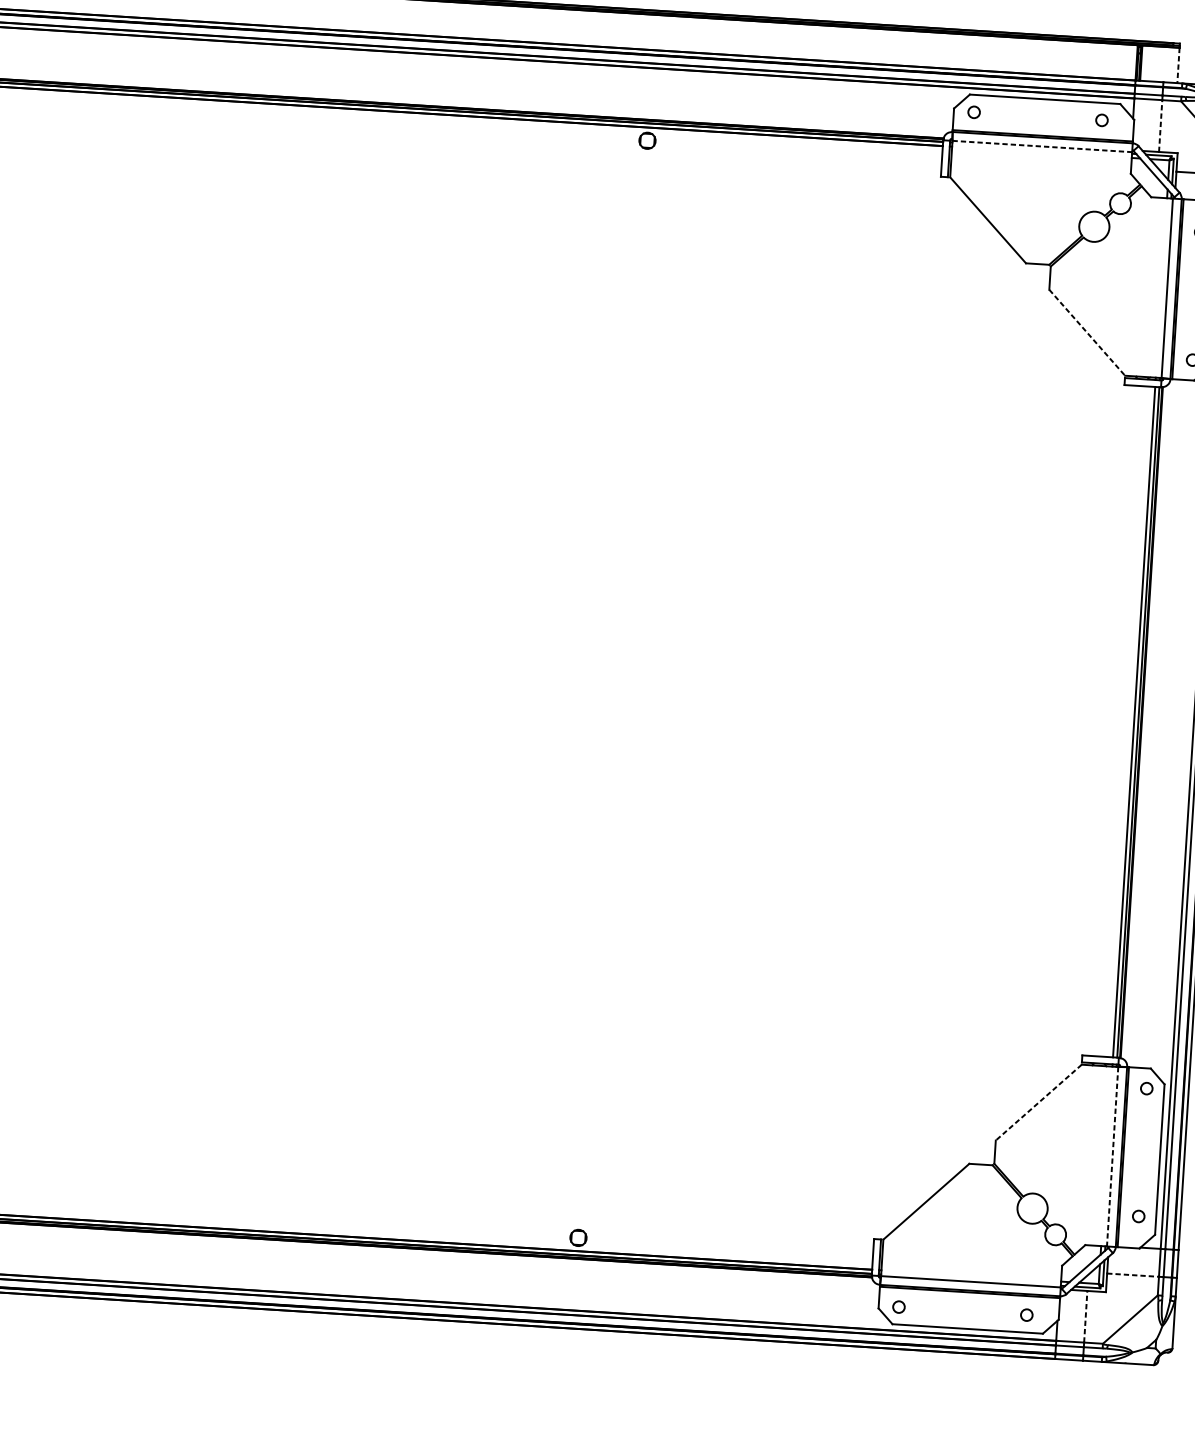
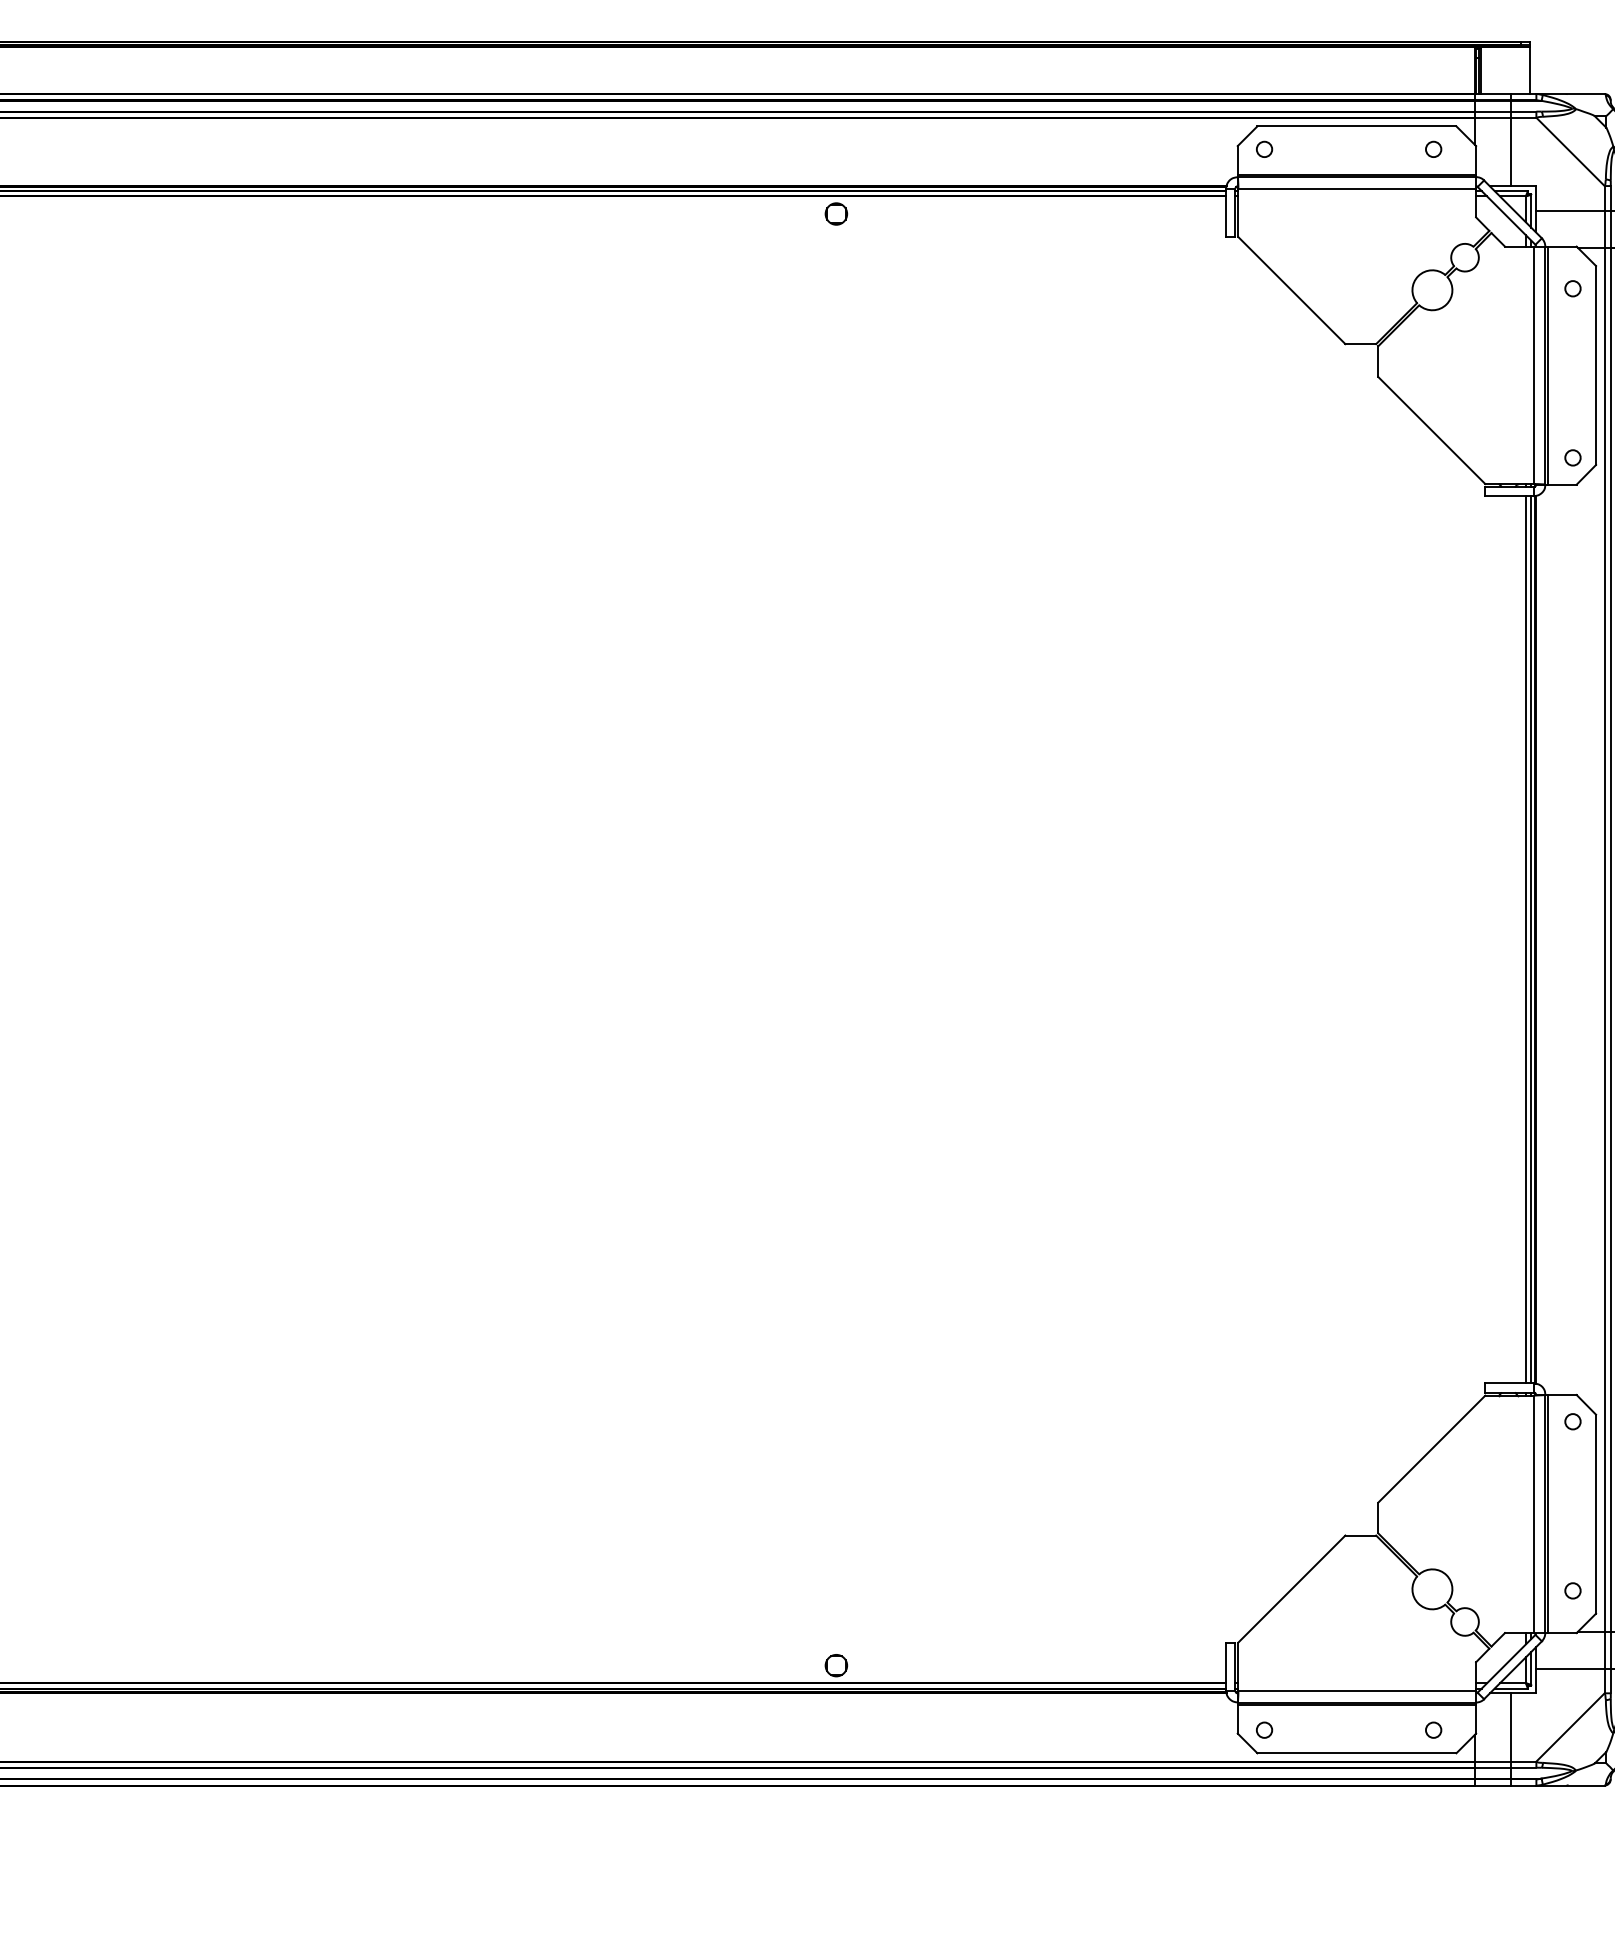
line: (1178, 66) -> (1529, 71), dashed -> solid
line: (1160, 125) -> (1511, 151), dashed -> solid
line: (1042, 146) -> (1357, 188), dashed -> solid
line: (1086, 332) -> (1431, 430), dashed -> solid
line: (1038, 1102) -> (1431, 1449), dashed -> solid
line: (1112, 1156) -> (1533, 1514), dashed -> solid
line: (1133, 1275) -> (1570, 1668), dashed -> solid
line: (1085, 1316) -> (1511, 1726), dashed -> solid

